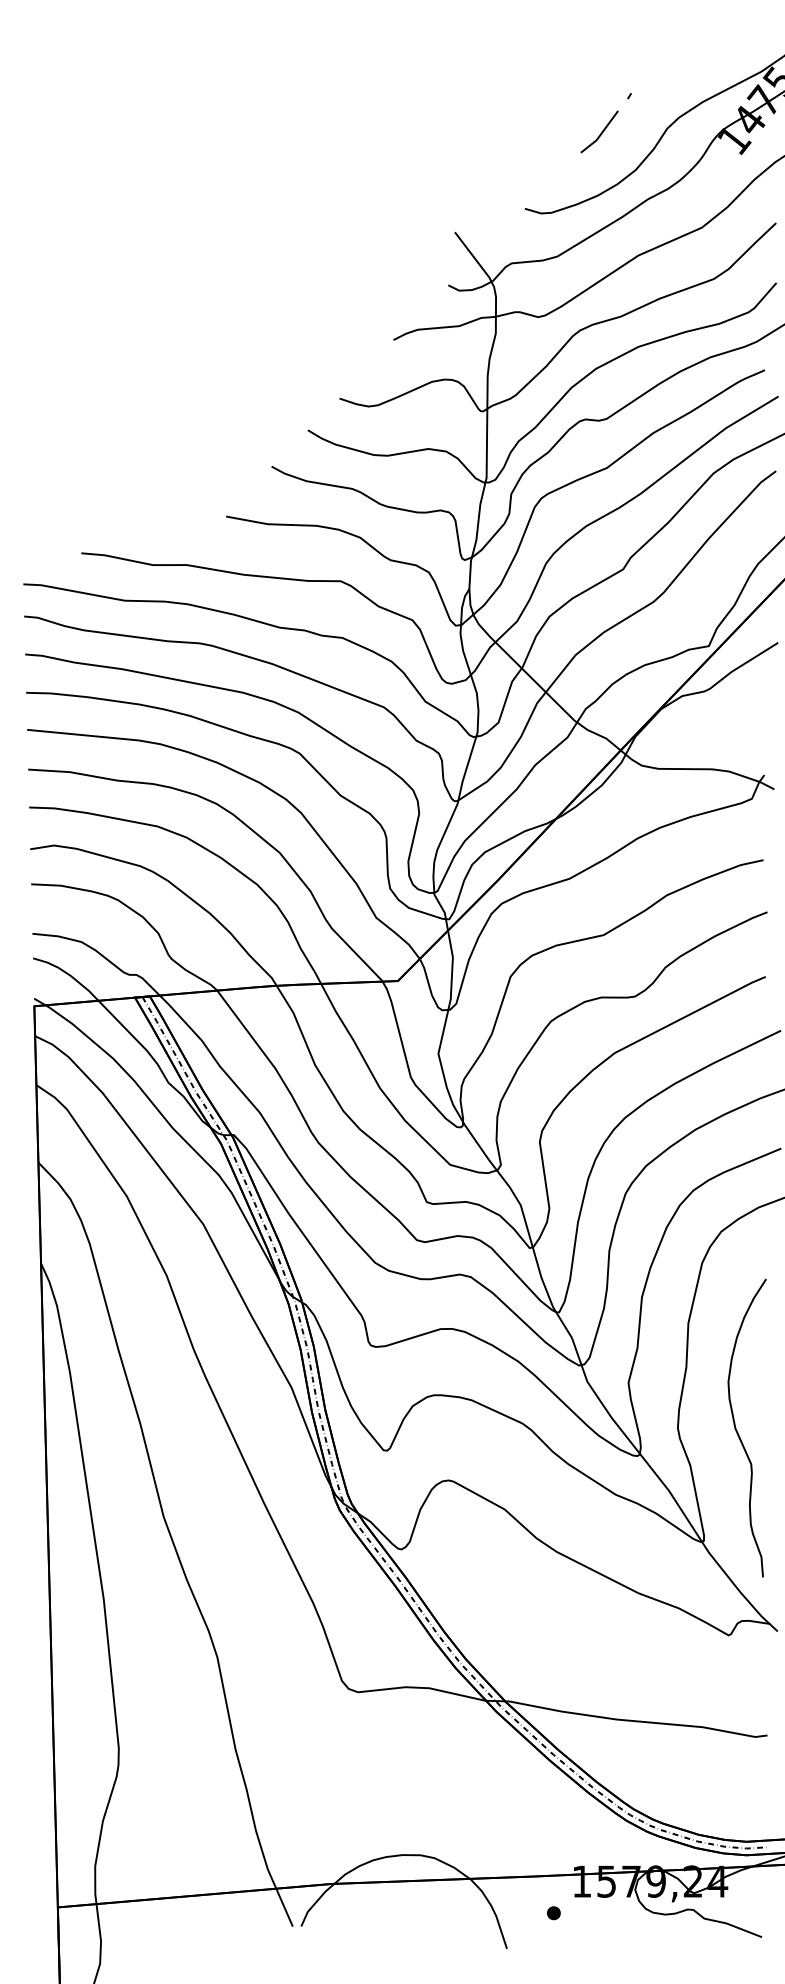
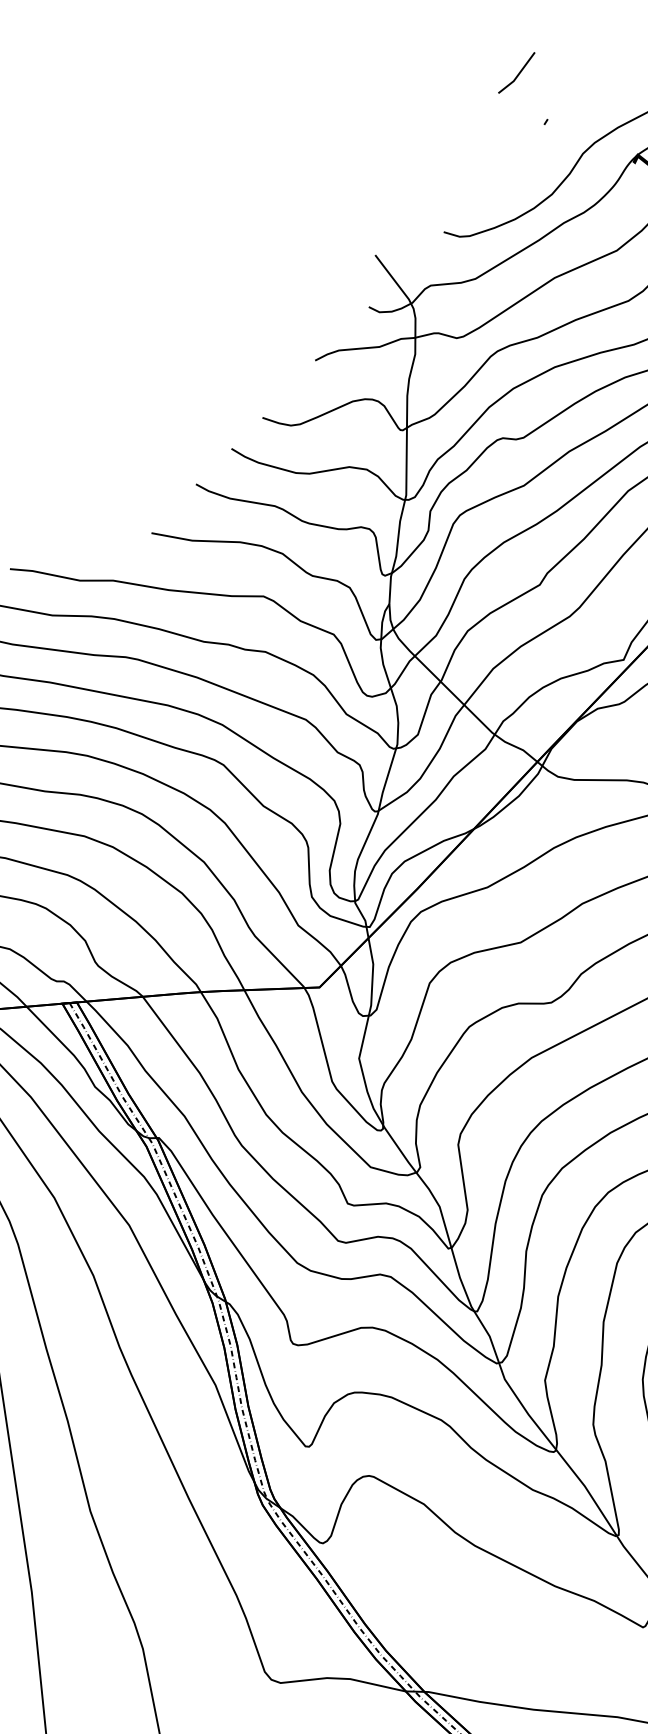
line: (601, 131) -> (518, 72), moved

